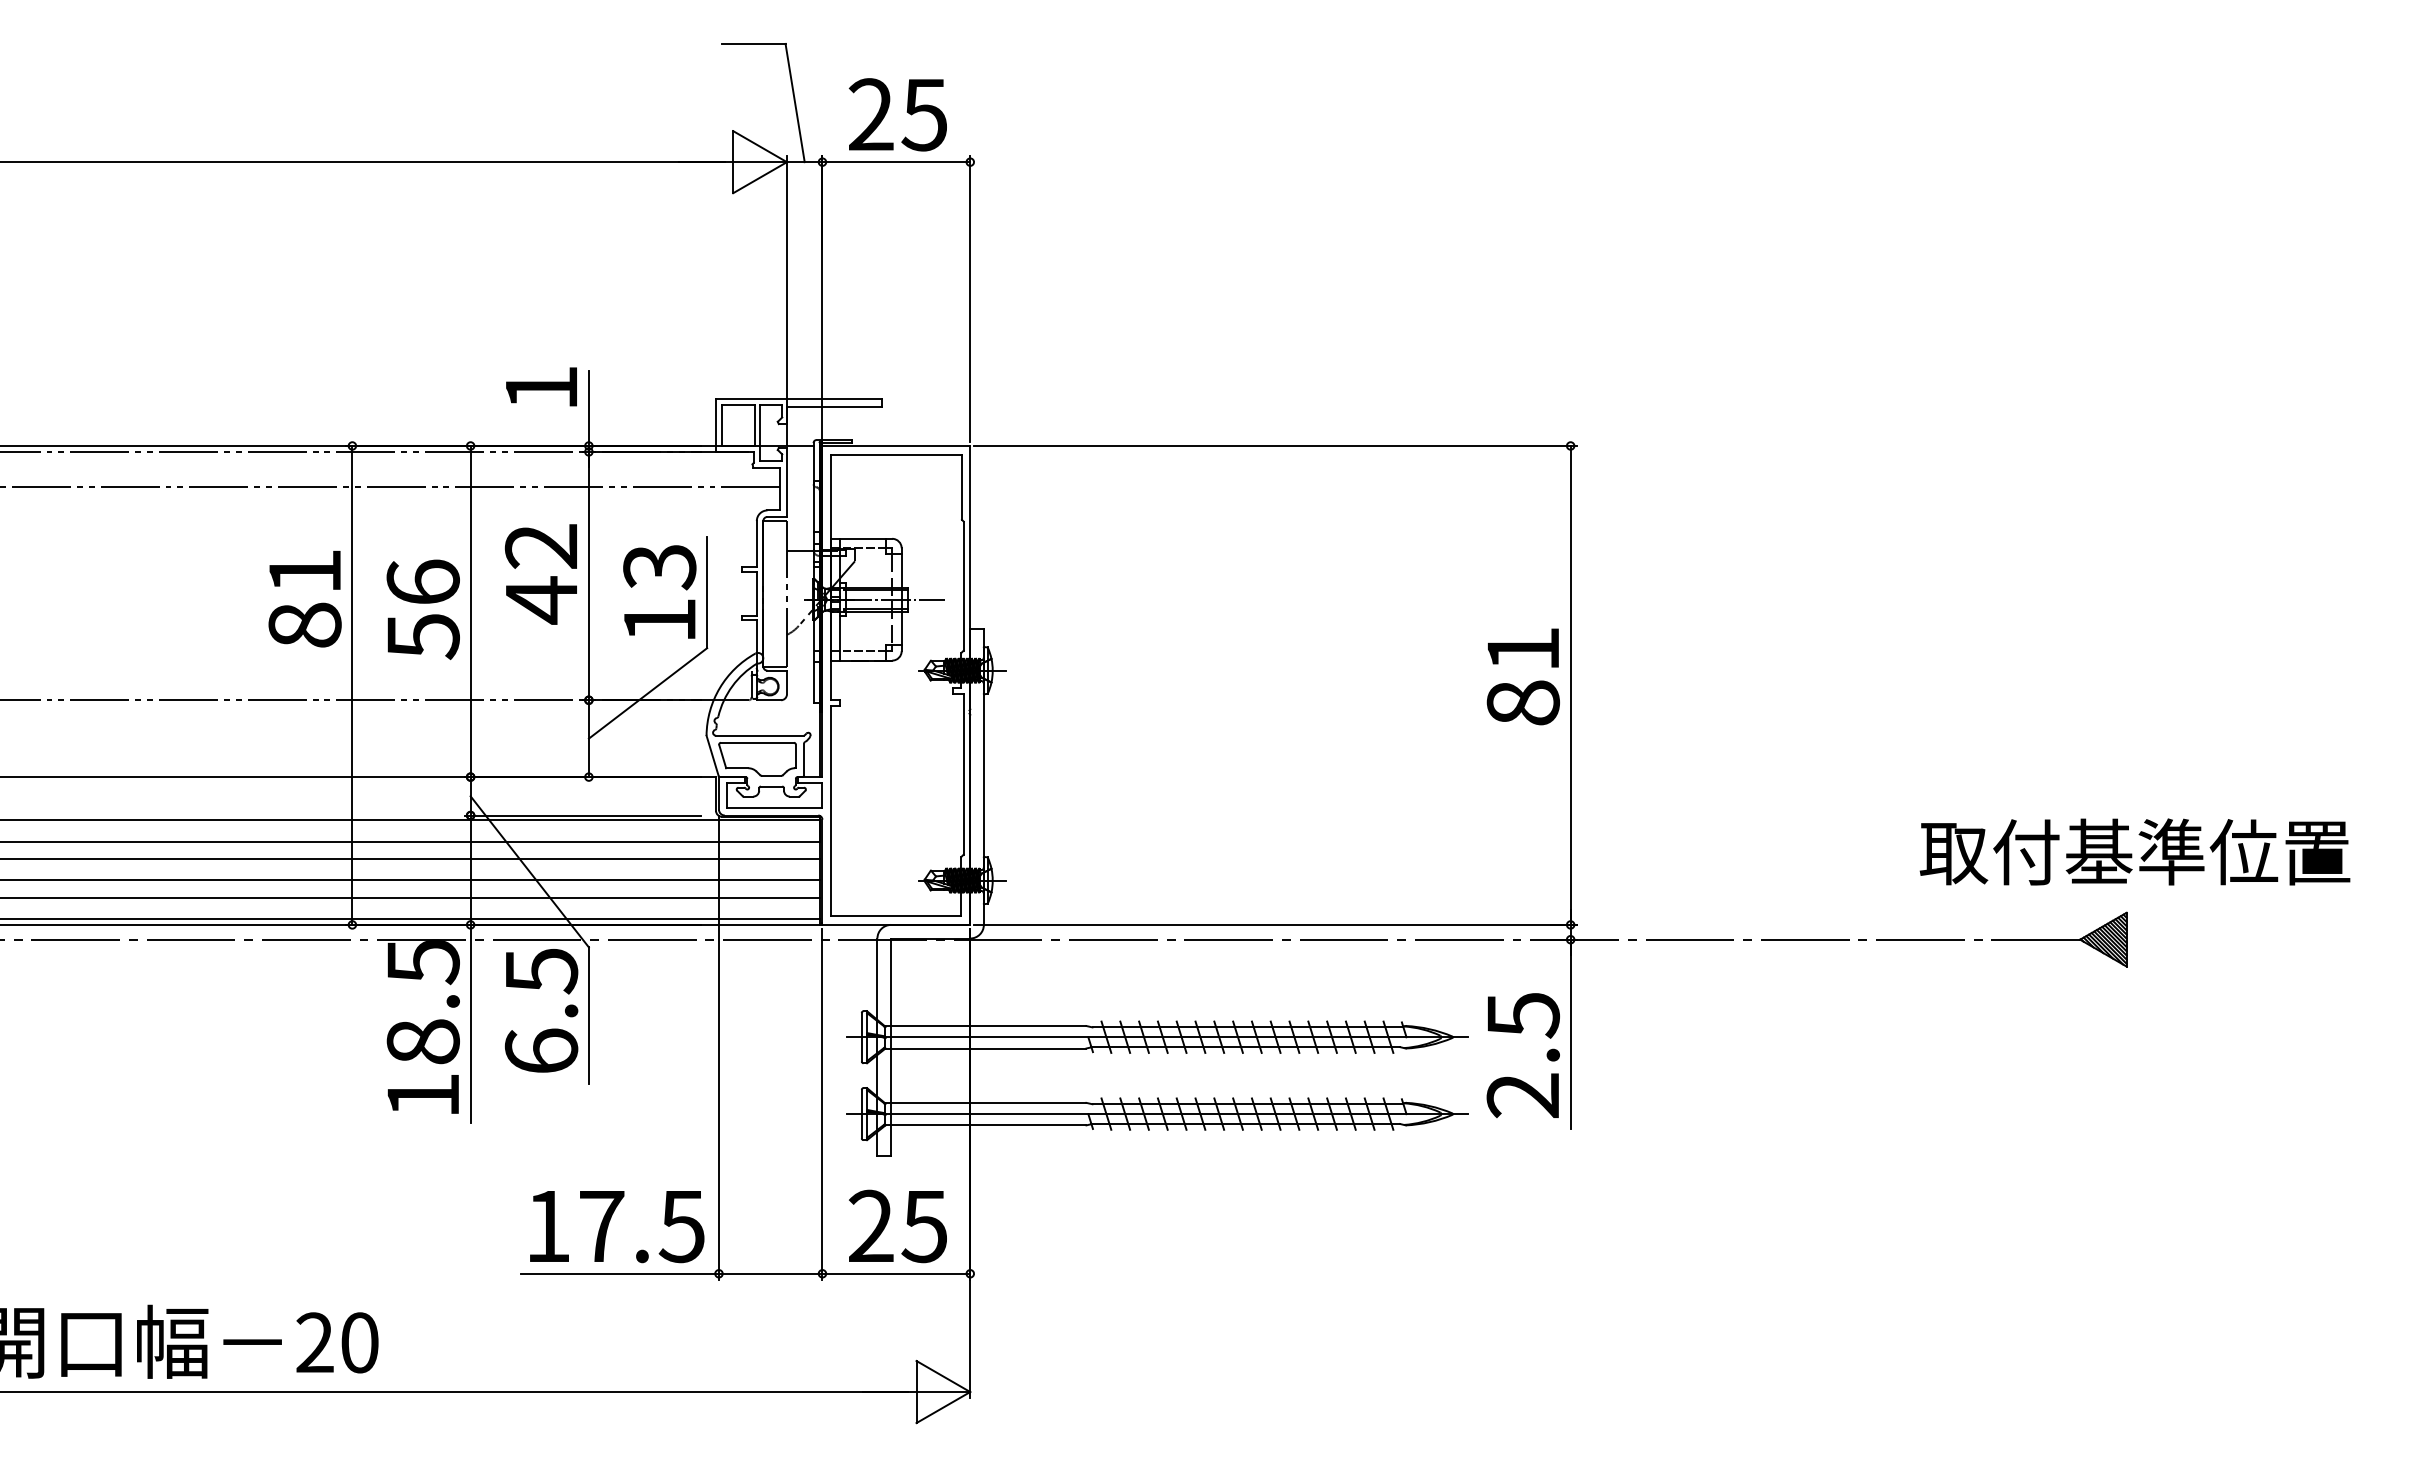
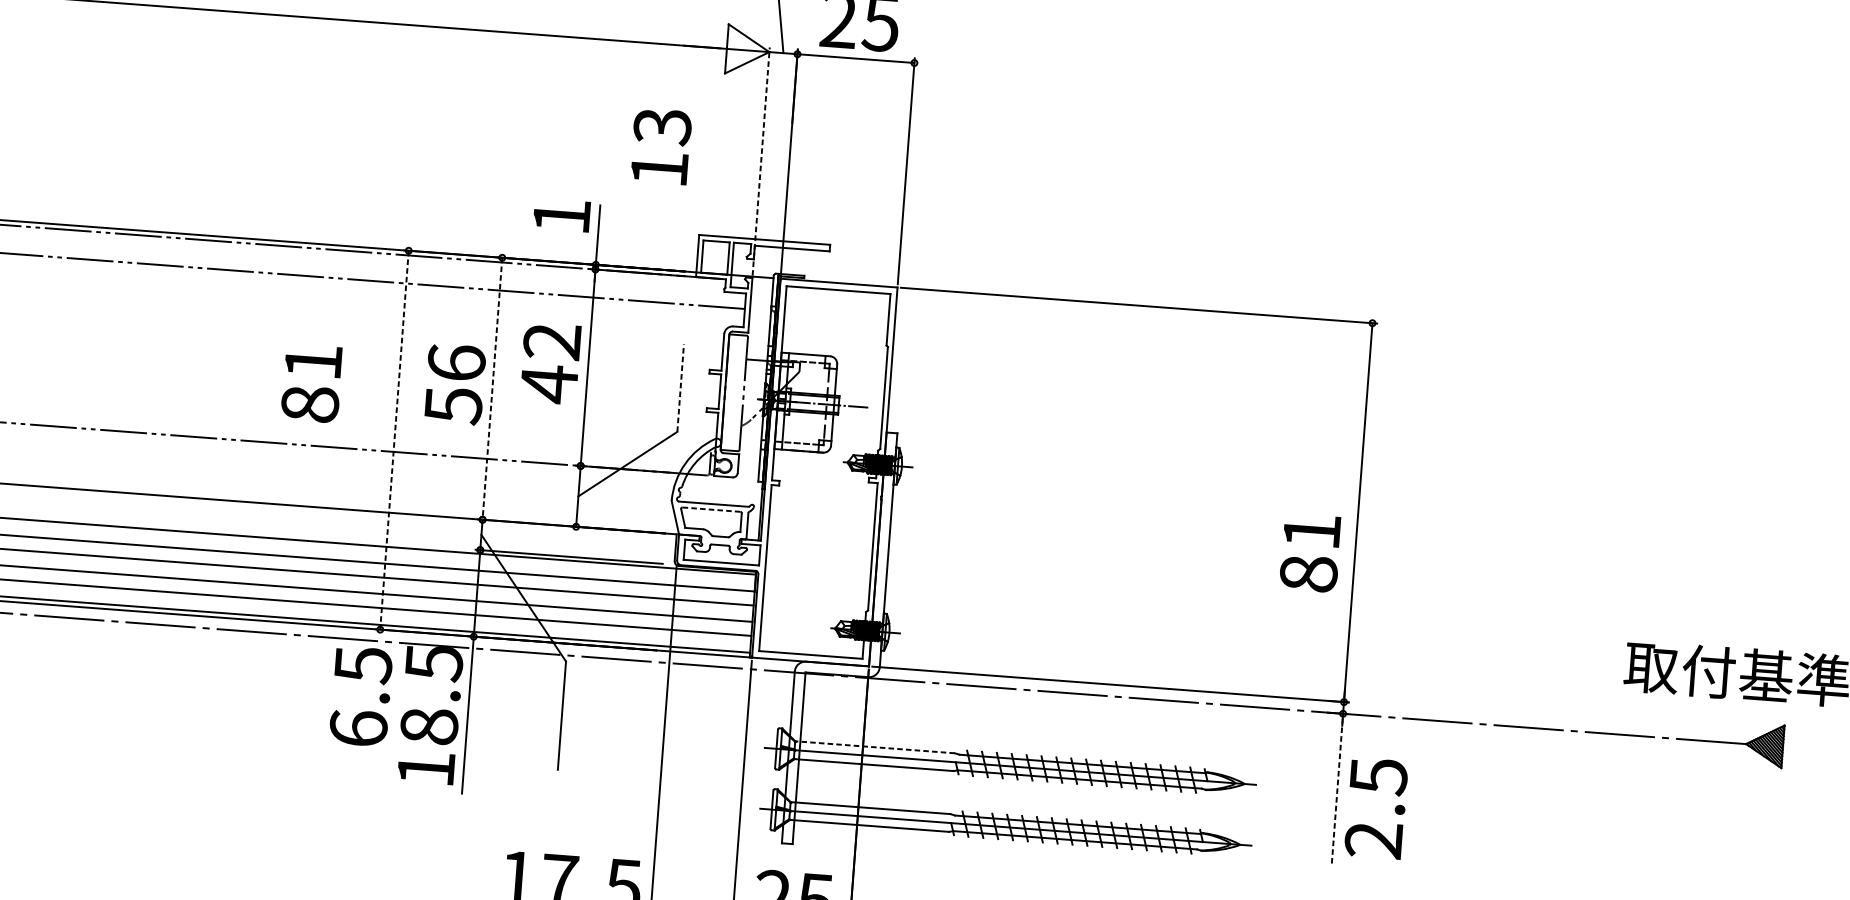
line: (786, 300) -> (760, 161), solid -> dashed
text: (659, 591) -> (660, 146), moved
line: (707, 592) -> (680, 387), solid -> dashed
text: (304, 599) -> (311, 383), moved
line: (470, 611) -> (492, 388), solid -> dashed
text: (1522, 676) -> (1309, 552), moved
line: (352, 685) -> (394, 440), solid -> dashed
line: (757, 742) -> (711, 509), solid -> dashed
text: (541, 1010) -> (361, 696), moved
line: (985, 1026) -> (875, 747), solid -> dashed
line: (1570, 1034) -> (1337, 788), solid -> dashed
text: (1522, 1055) -> (1375, 808), moved

